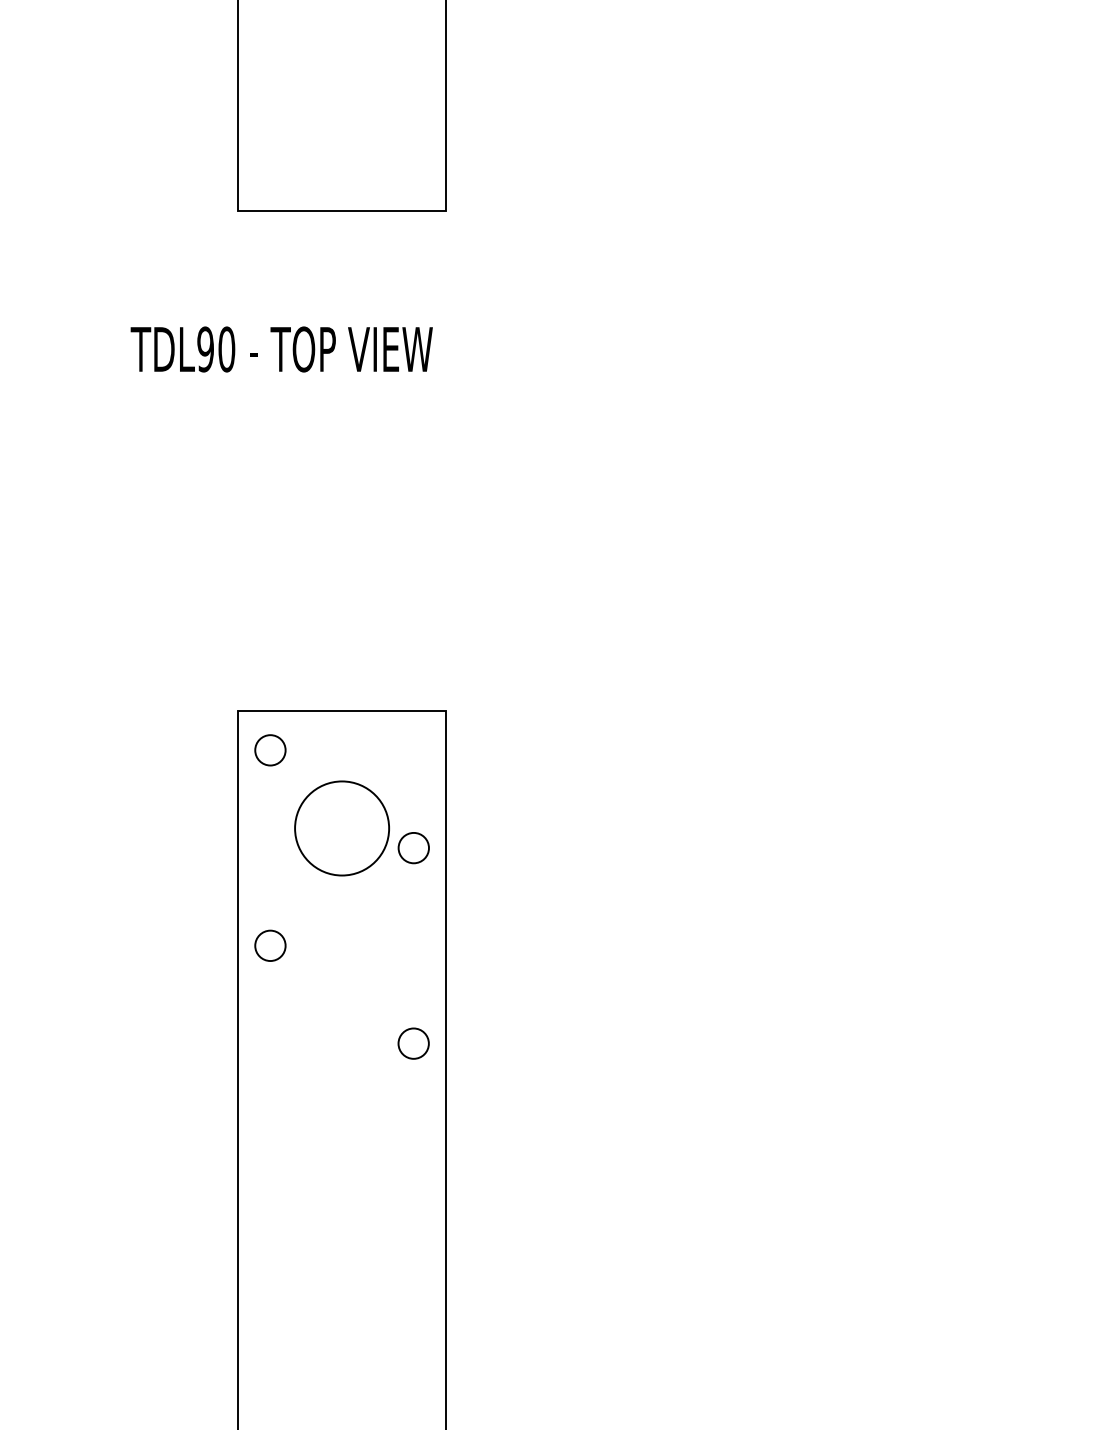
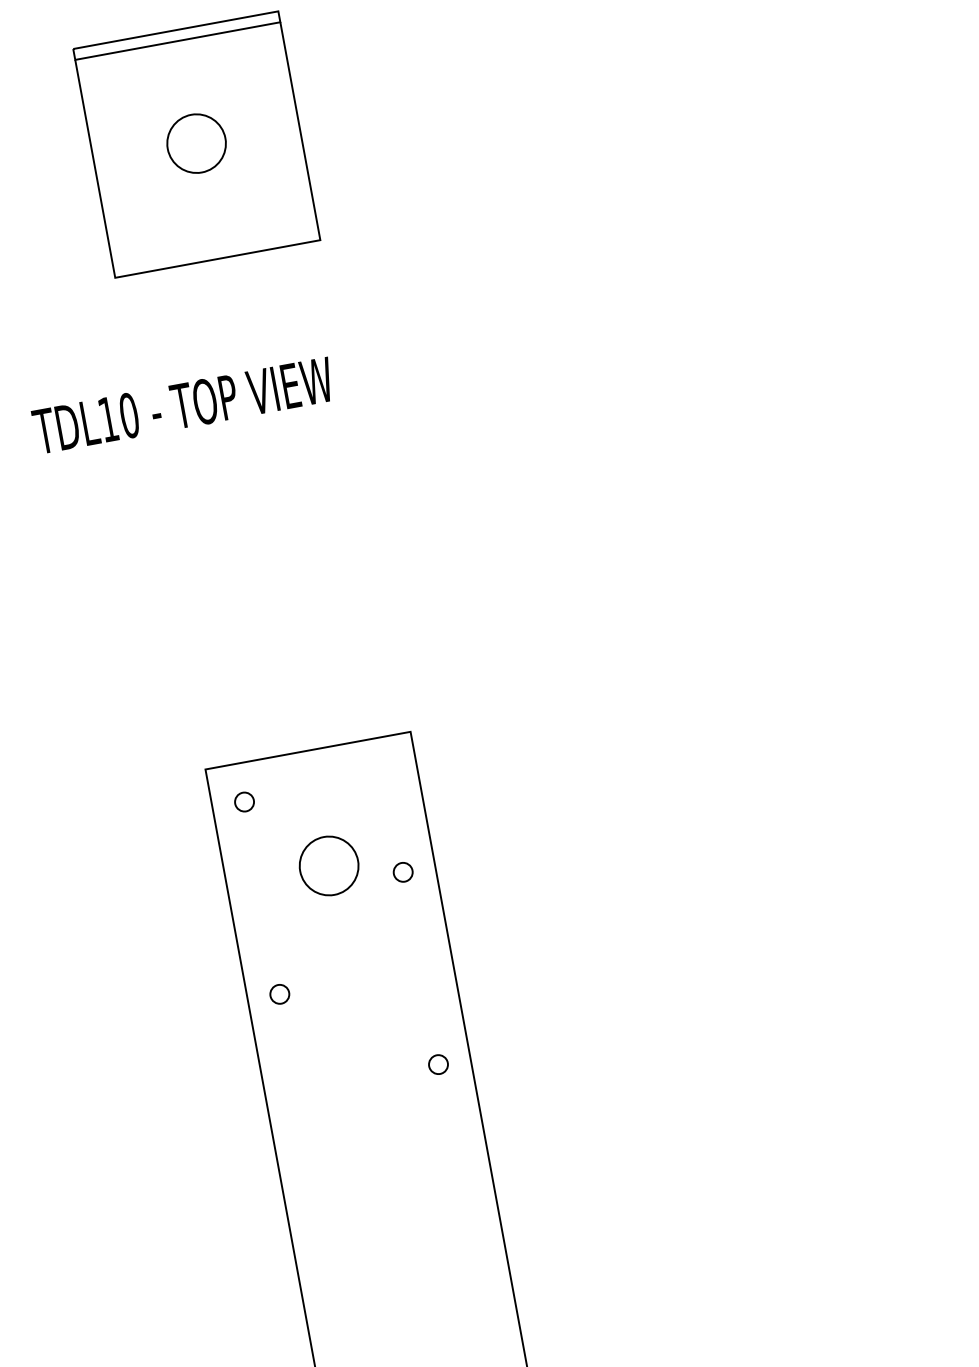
circle: (342, 93) -> (196, 142), added
text: (205, 349) -> (108, 419), TDL90 -> TDL10
circle: (269, 749) -> (243, 801), size x0.62
circle: (341, 828) -> (328, 866), size x0.62
circle: (413, 847) -> (402, 871), size x0.62
circle: (269, 945) -> (278, 994), size x0.62
circle: (413, 1043) -> (438, 1064), size x0.62

